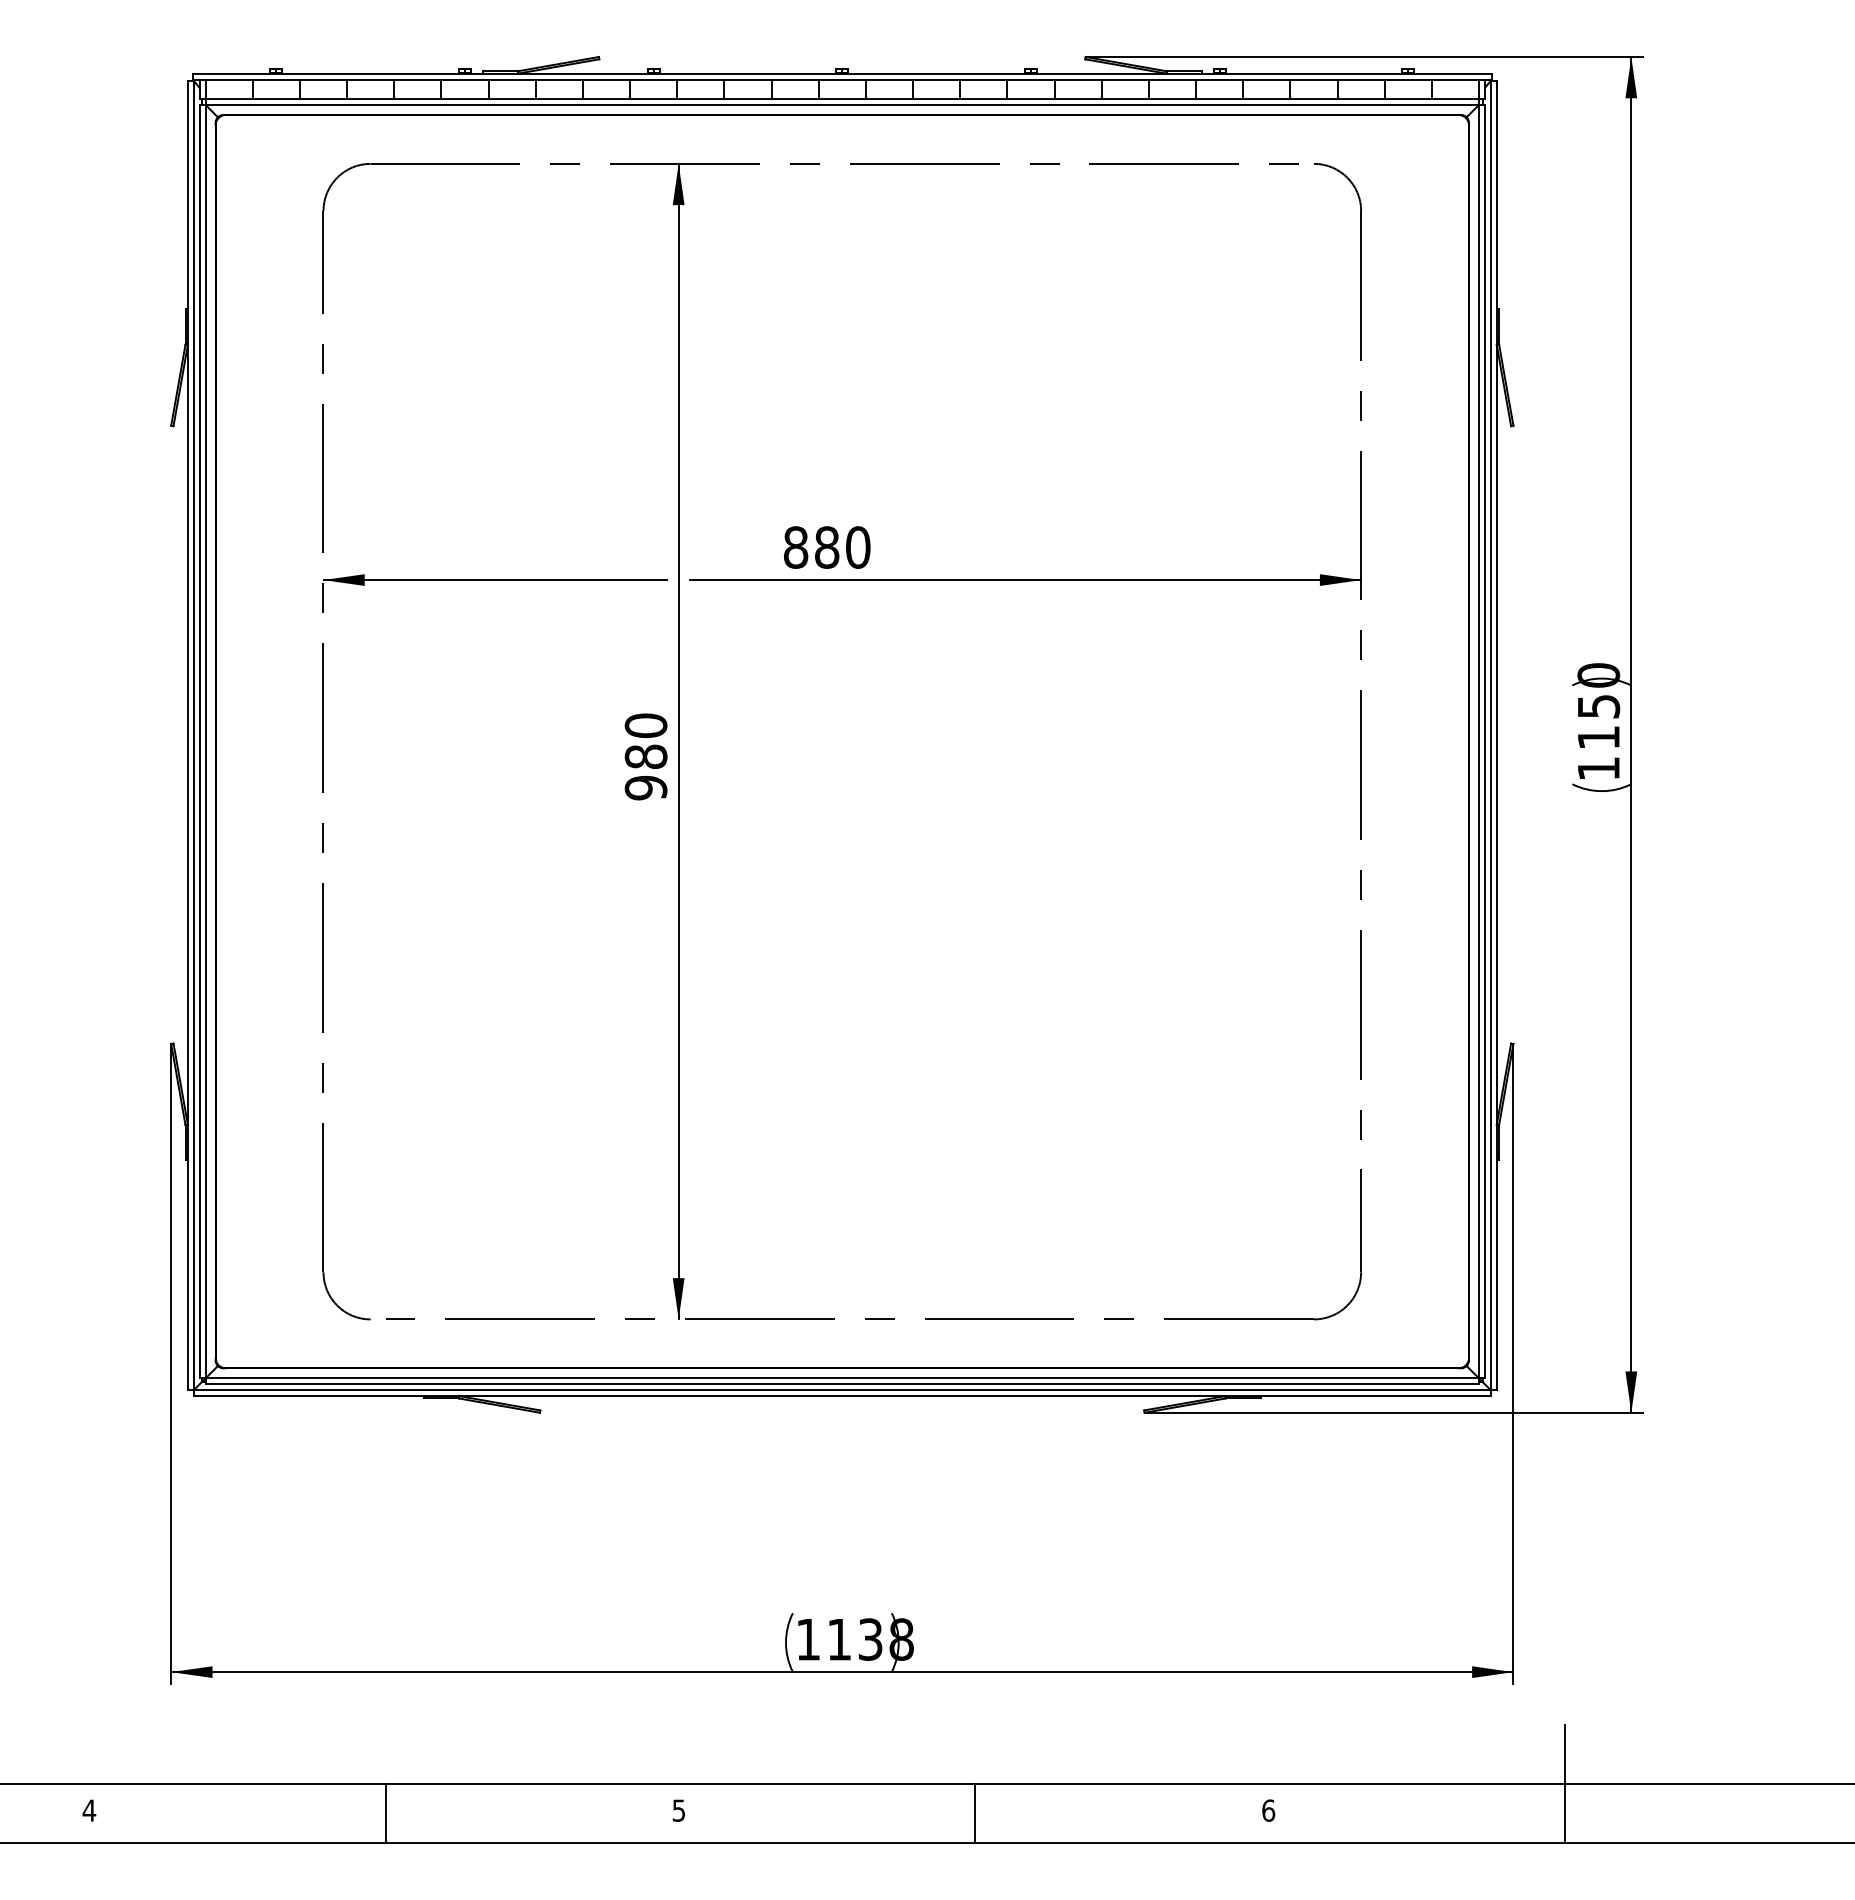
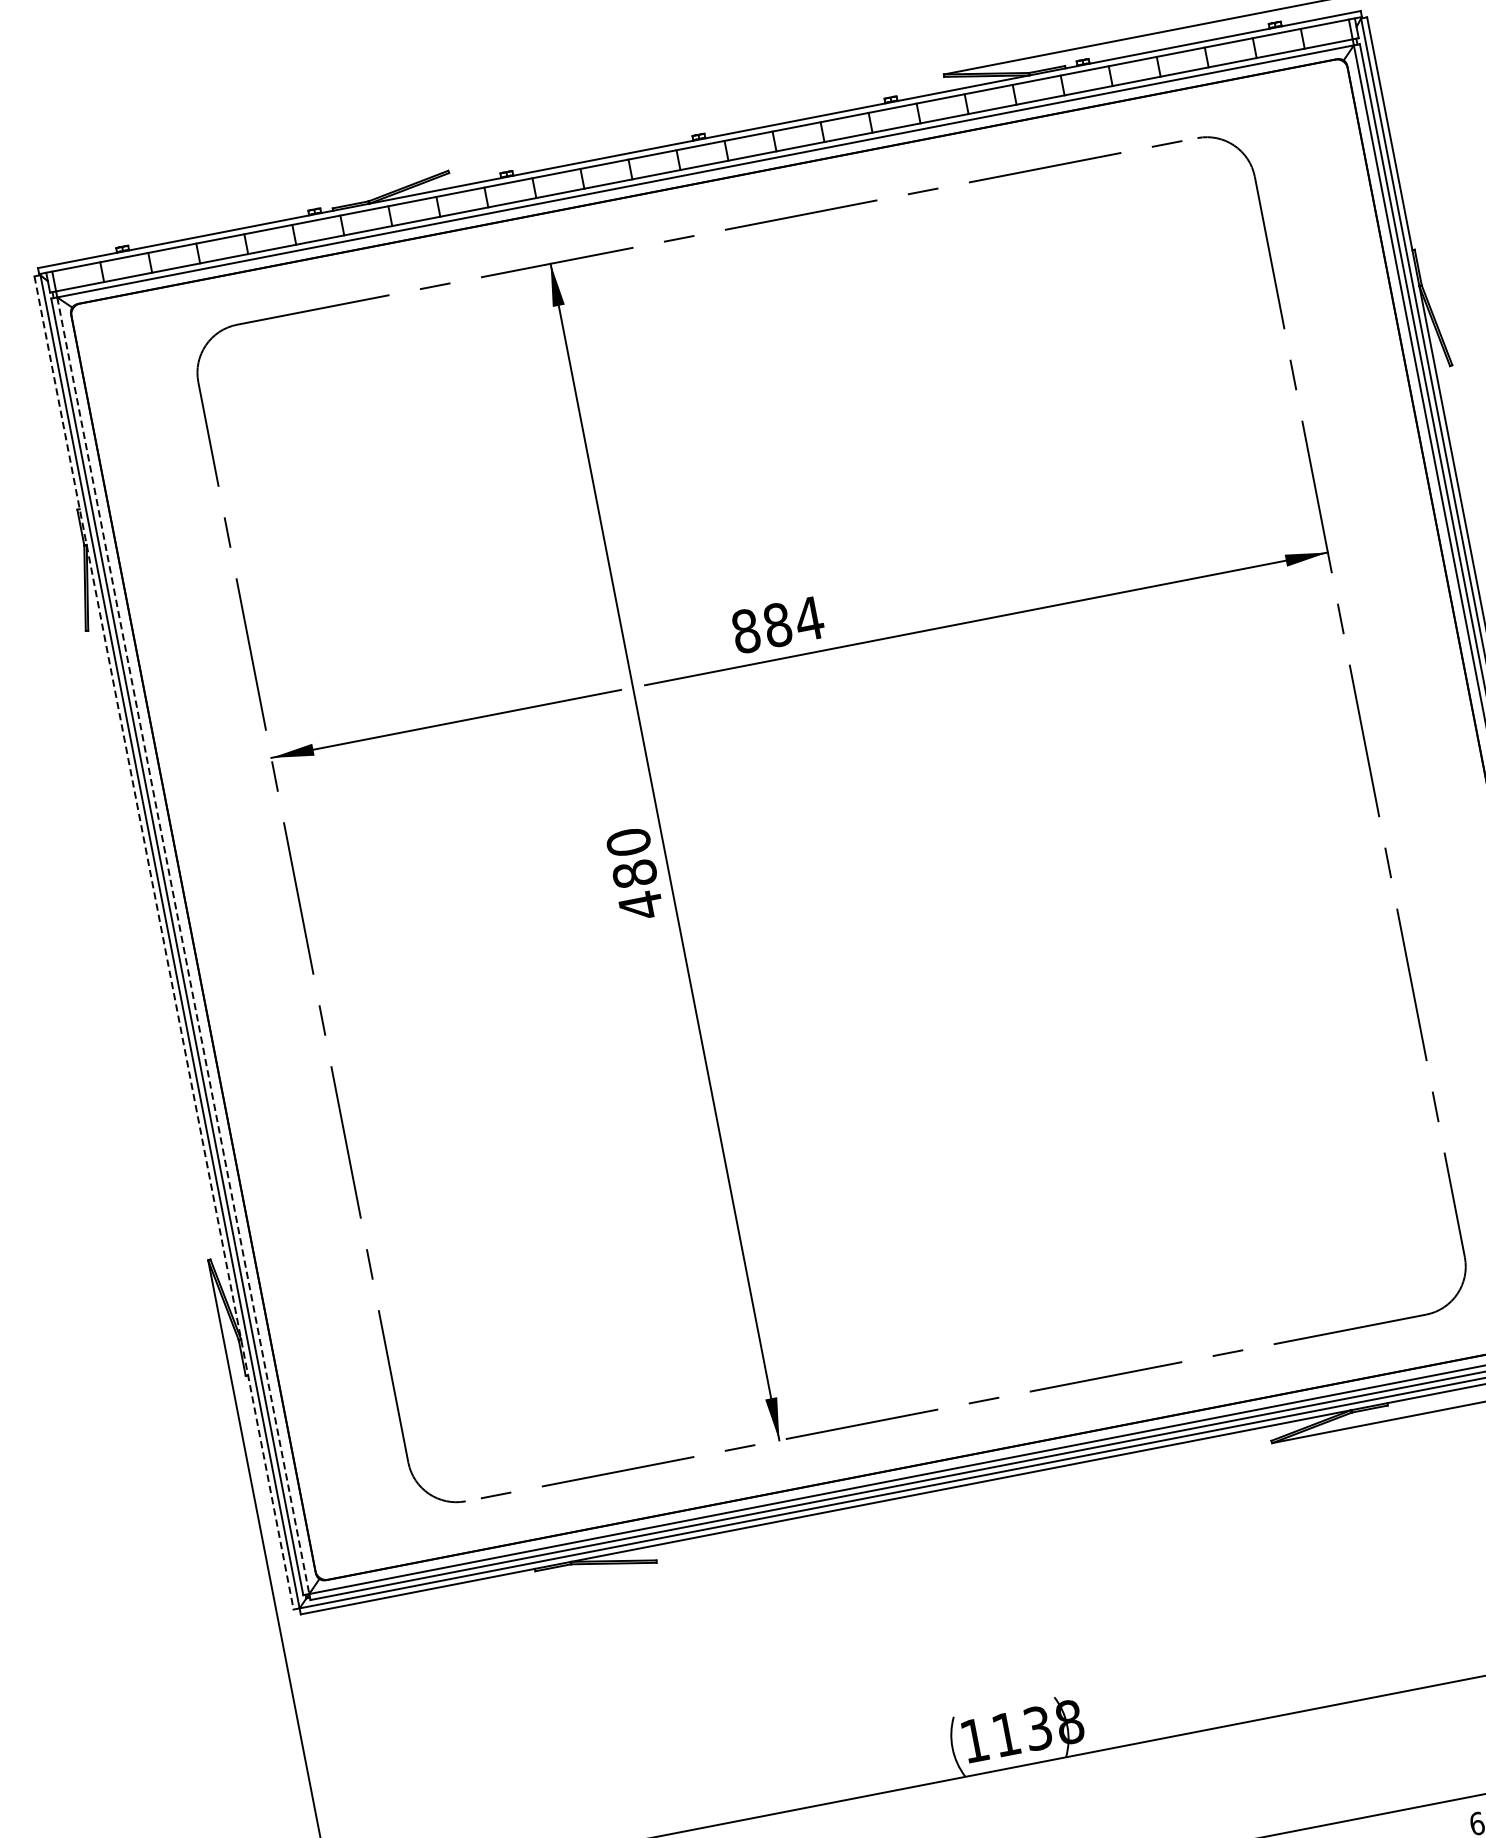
text: (858, 547) -> (809, 618), 880 -> 884
line: (187, 735) -> (163, 943), solid -> dashed
line: (205, 741) -> (183, 945), solid -> dashed
text: (645, 788) -> (640, 906), 980 -> 480

